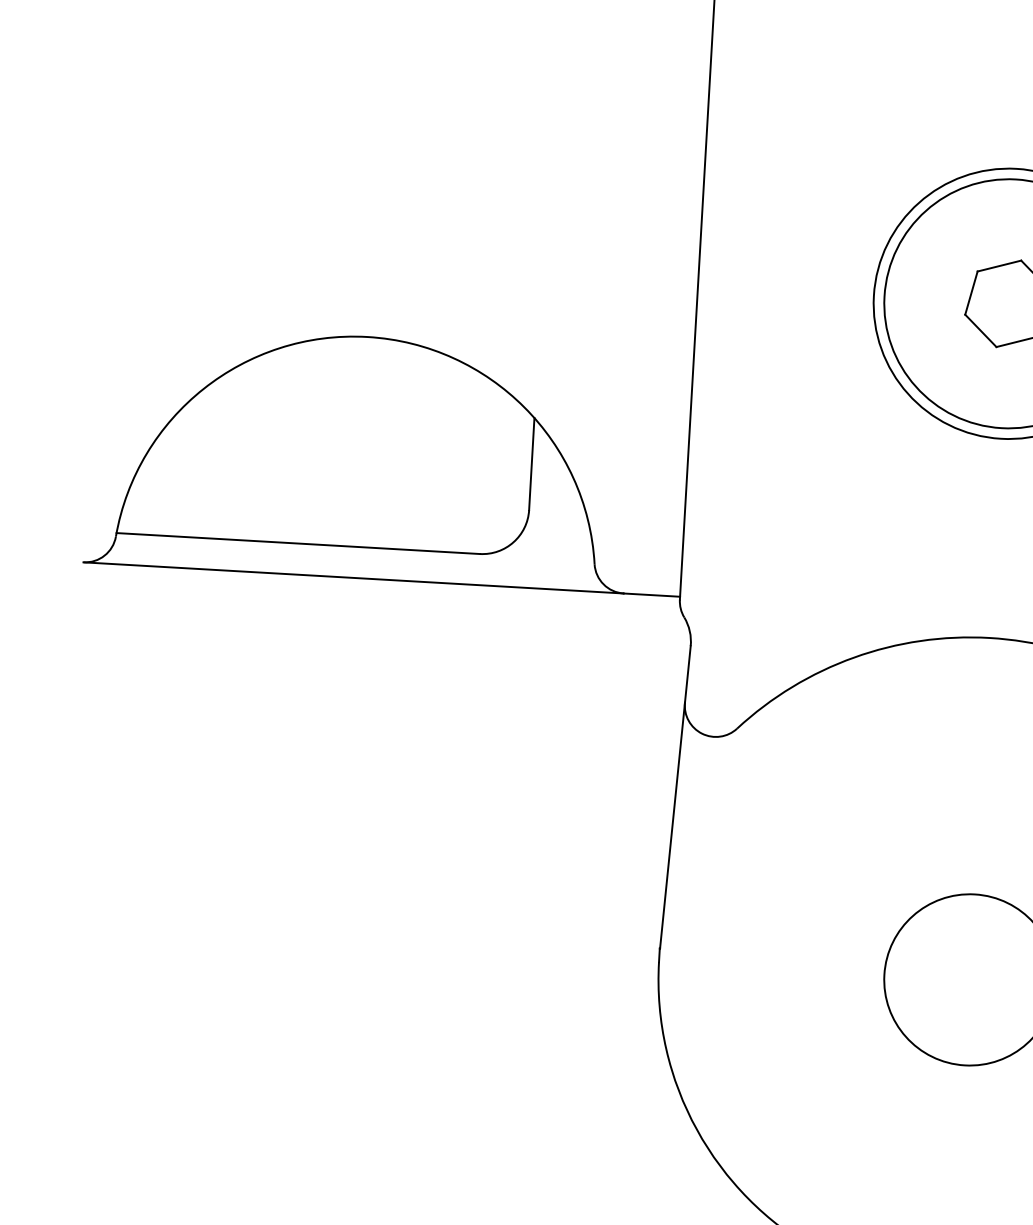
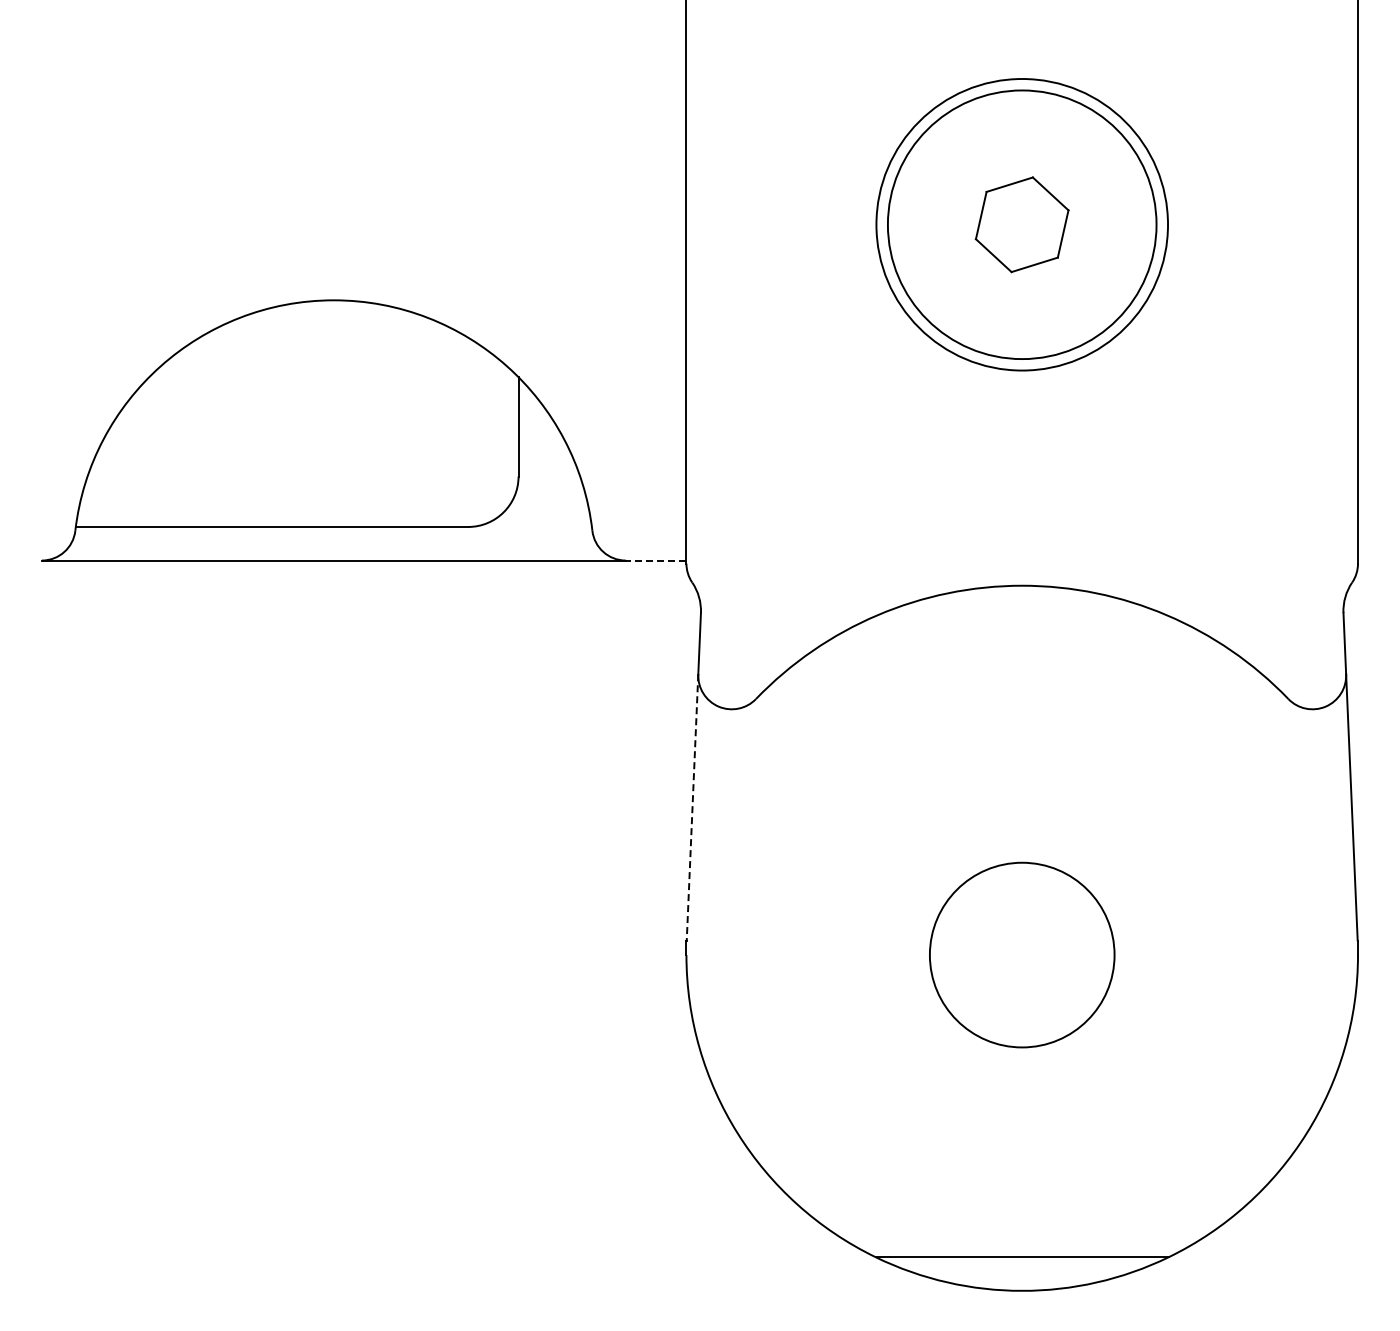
line: (651, 595) -> (655, 560), solid -> dashed
line: (672, 825) -> (692, 807), solid -> dashed

